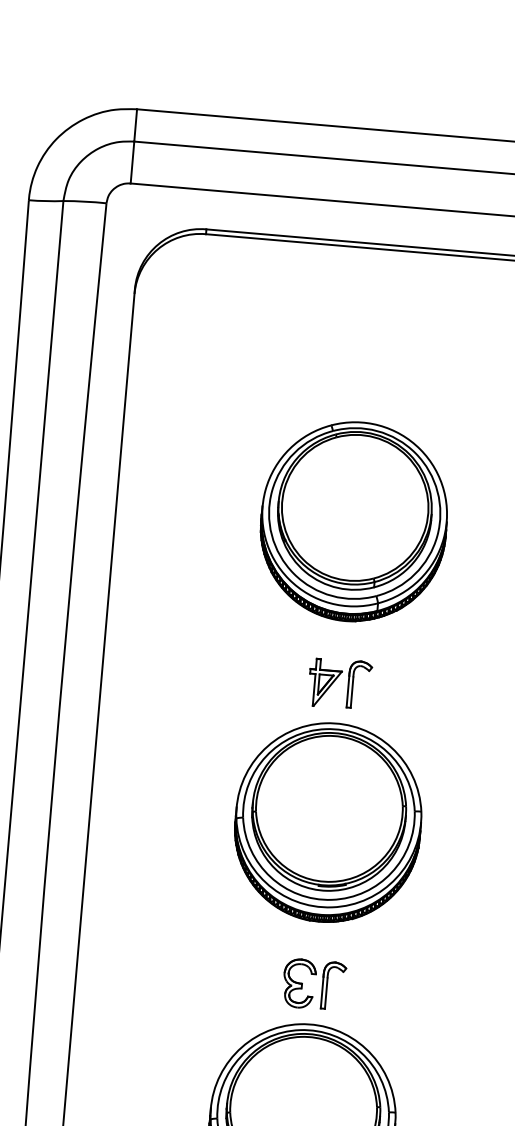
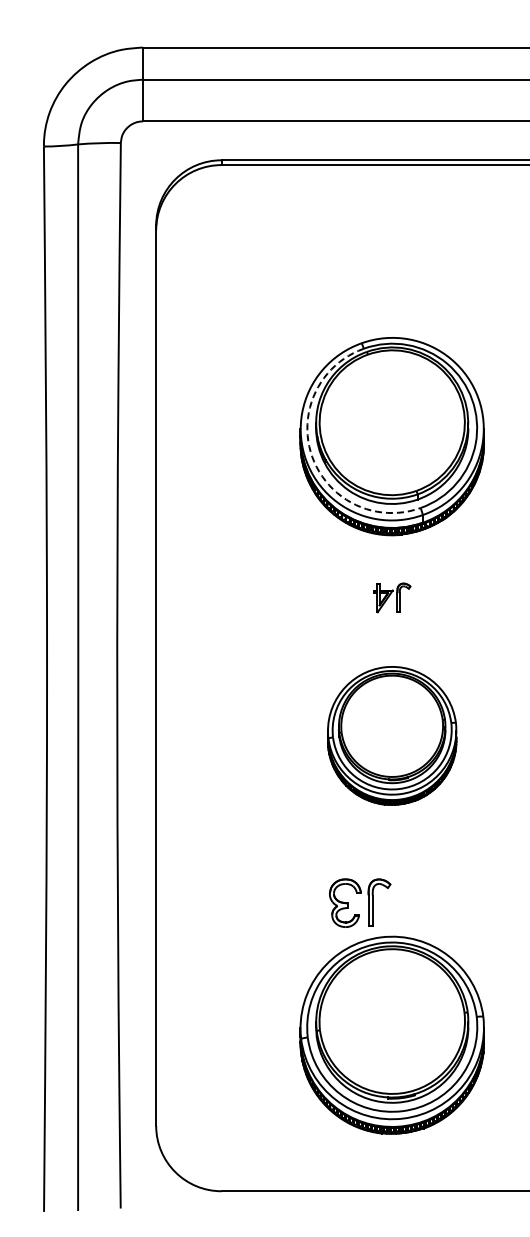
arc: (272, 534) -> (312, 456), solid -> dashed
part: (340, 683) -> (392, 597), size x0.6
part: (327, 822) -> (391, 735), size x0.7
part: (322, 984) -> (368, 902), moved

